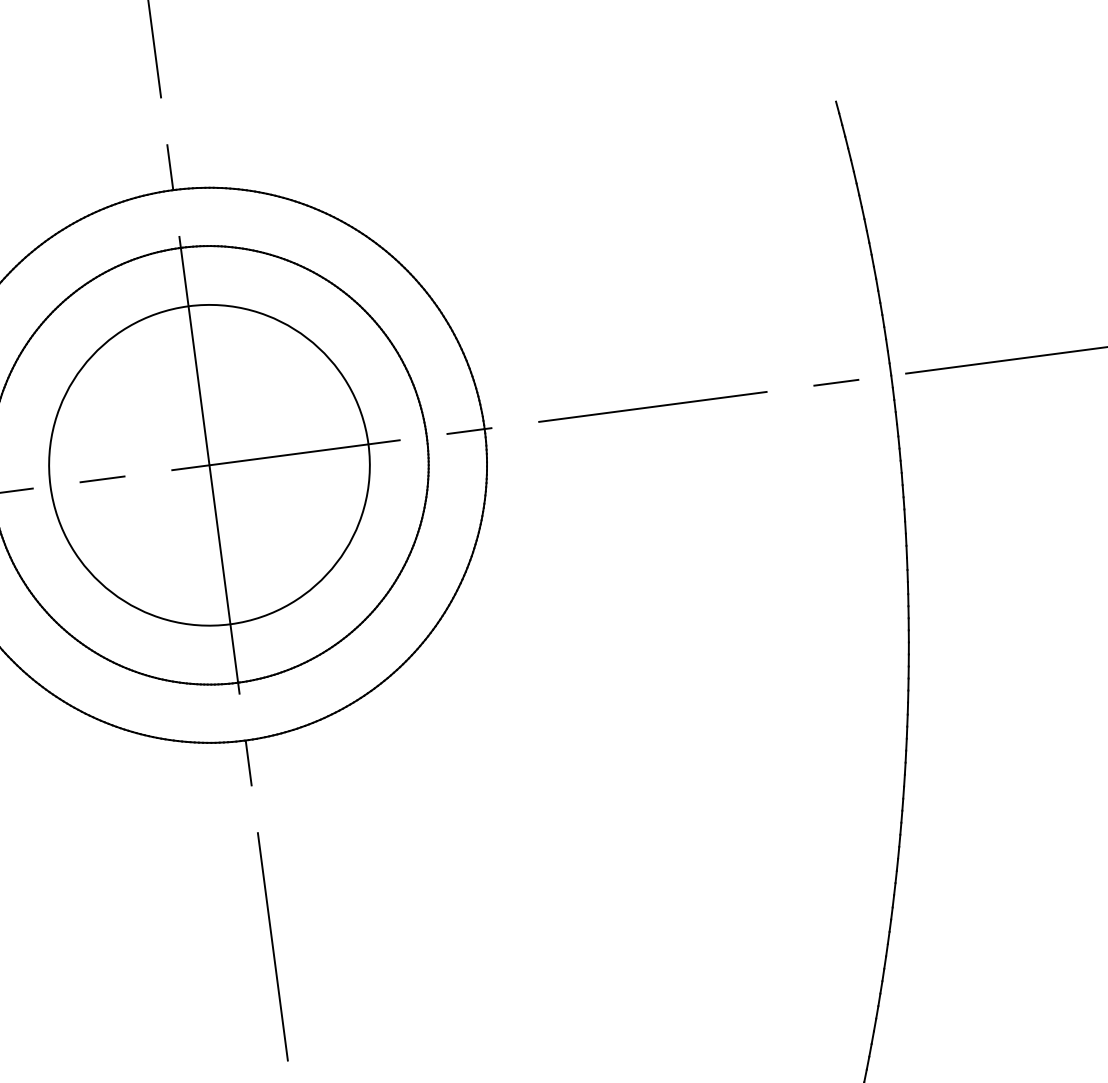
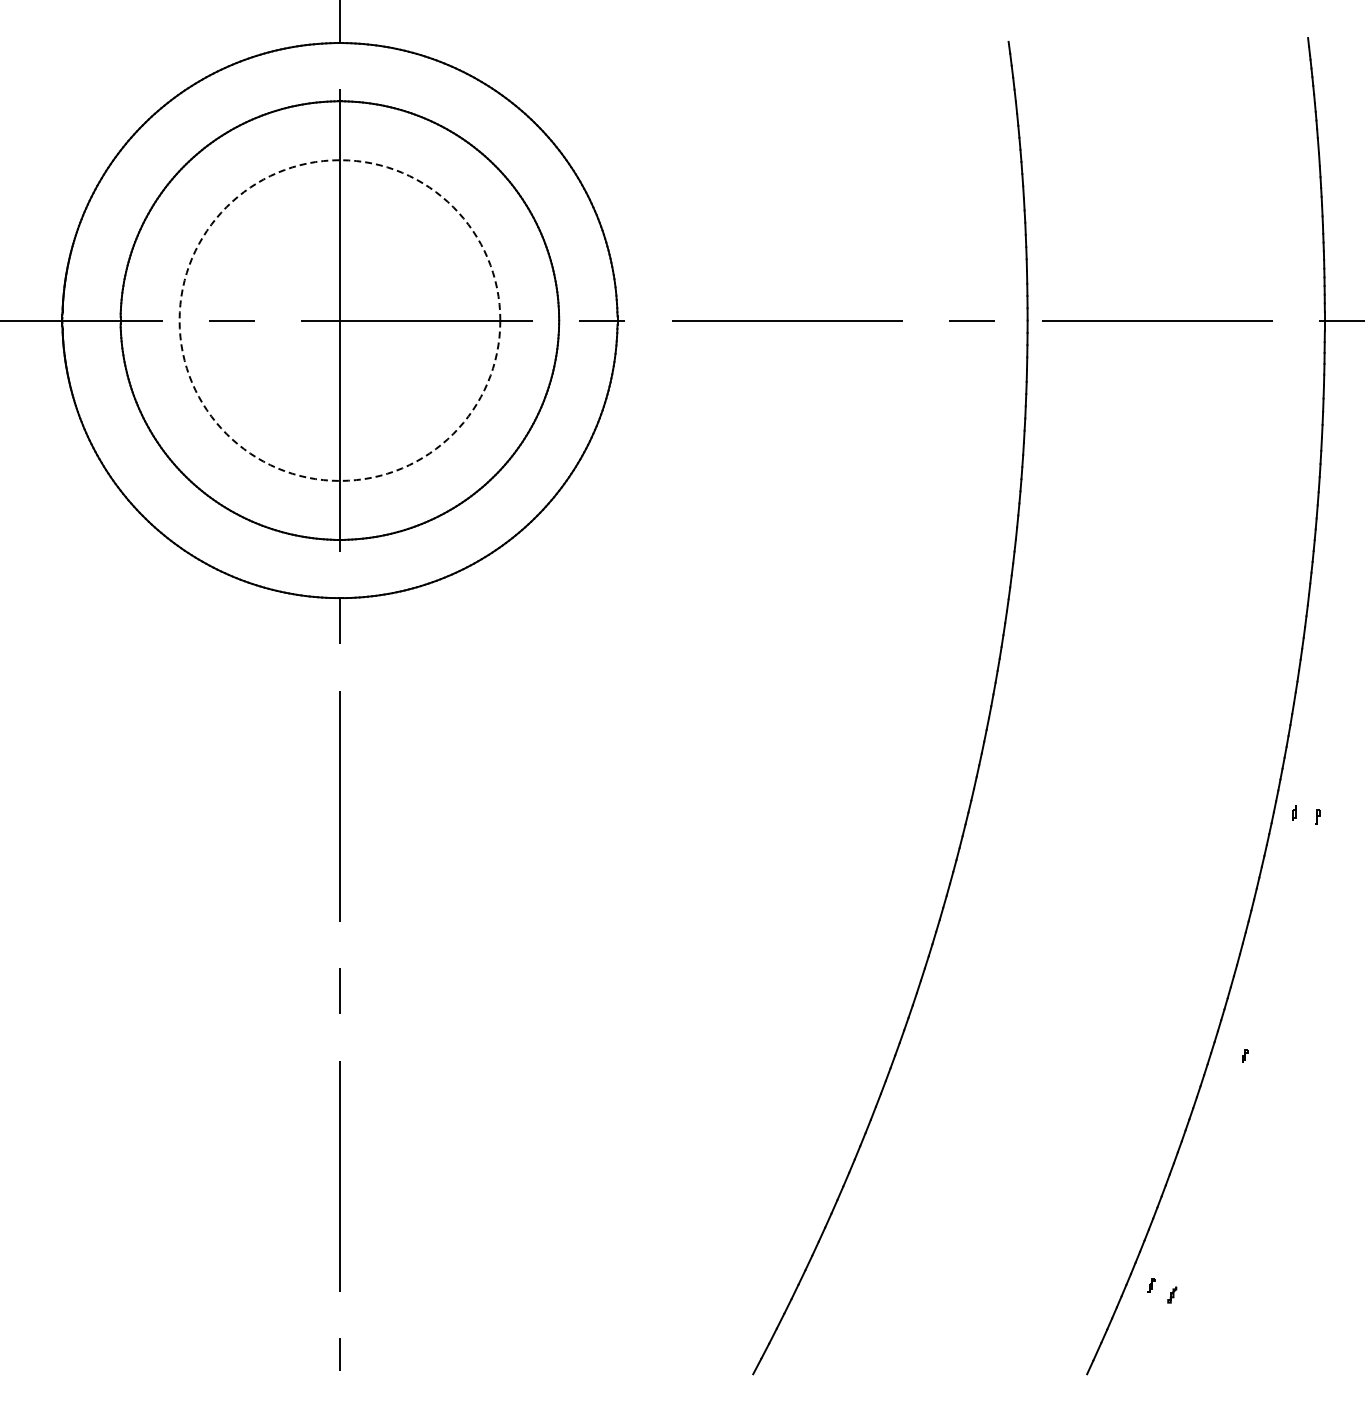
circle: (209, 465) -> (339, 320), solid -> dashed

